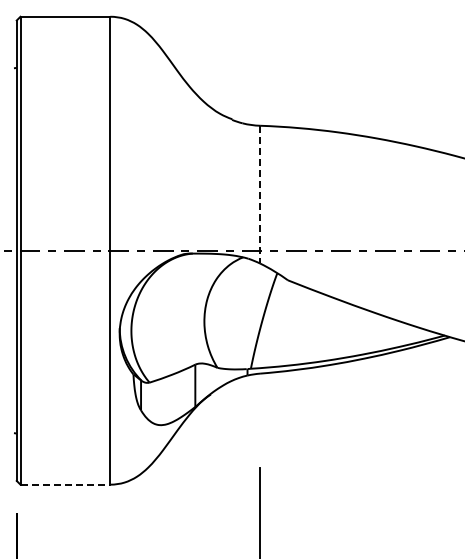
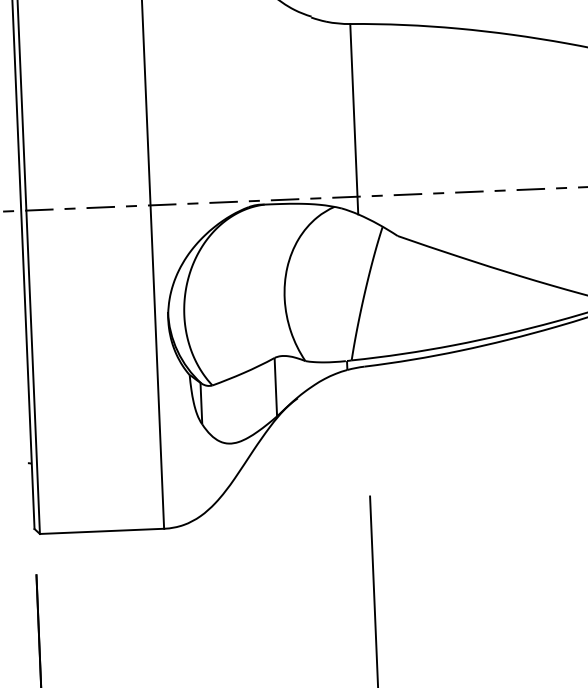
line: (260, 194) -> (354, 118), dashed -> solid
line: (65, 484) -> (102, 531), dashed -> solid

